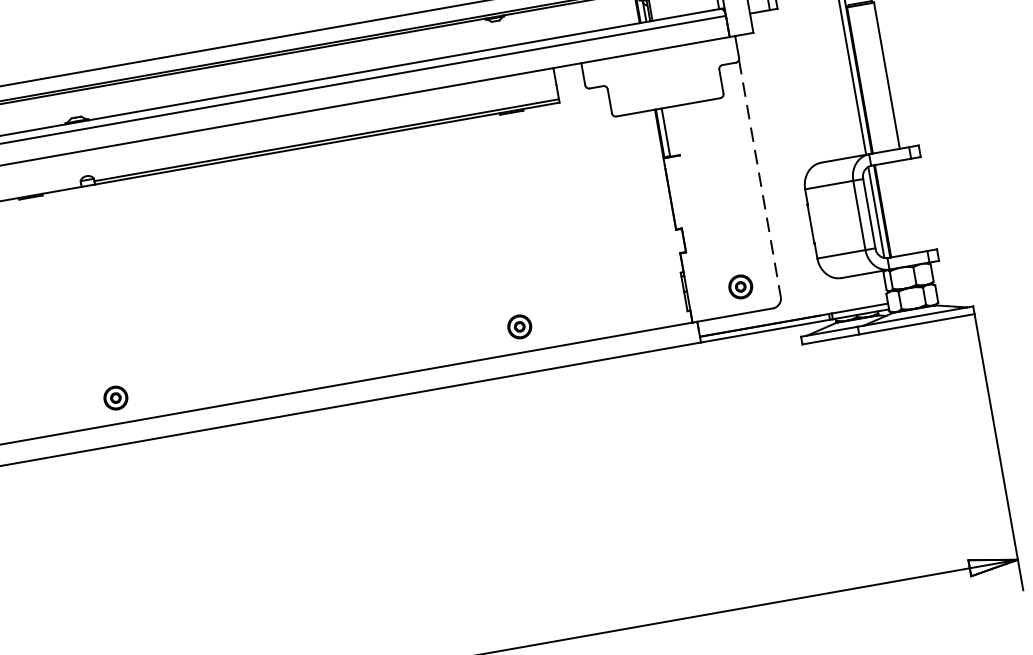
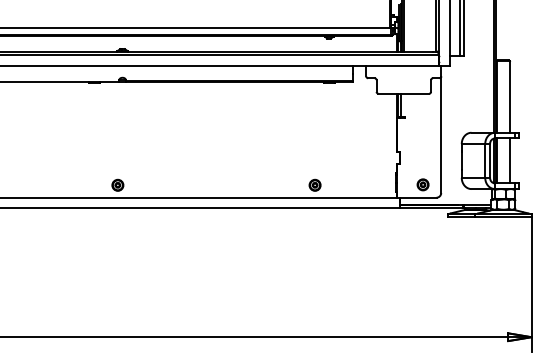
line: (760, 179) -> (441, 135), dashed -> solid
line: (908, 205) -> (509, 160), added

